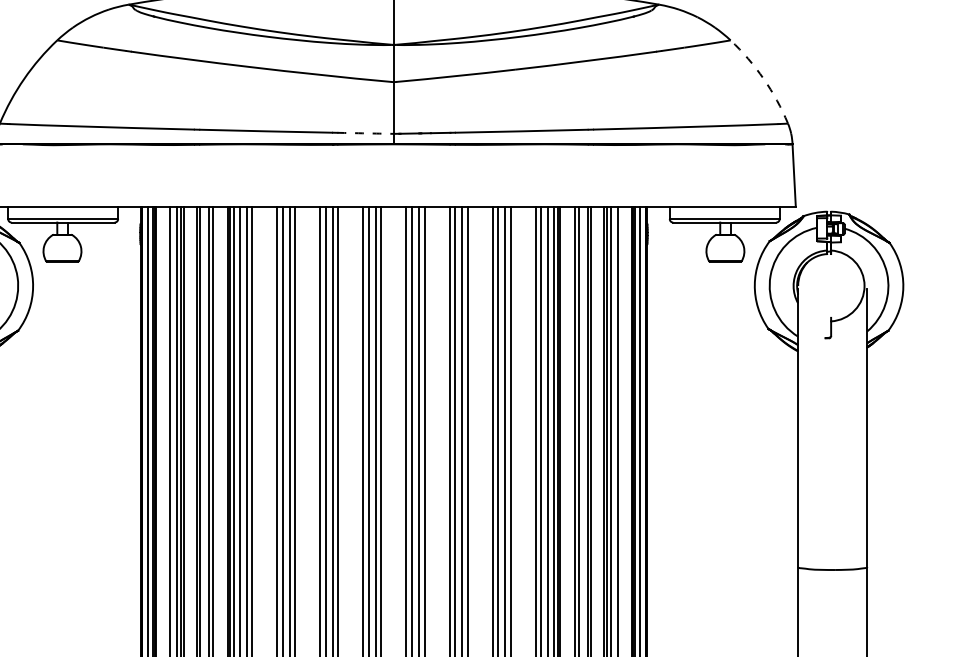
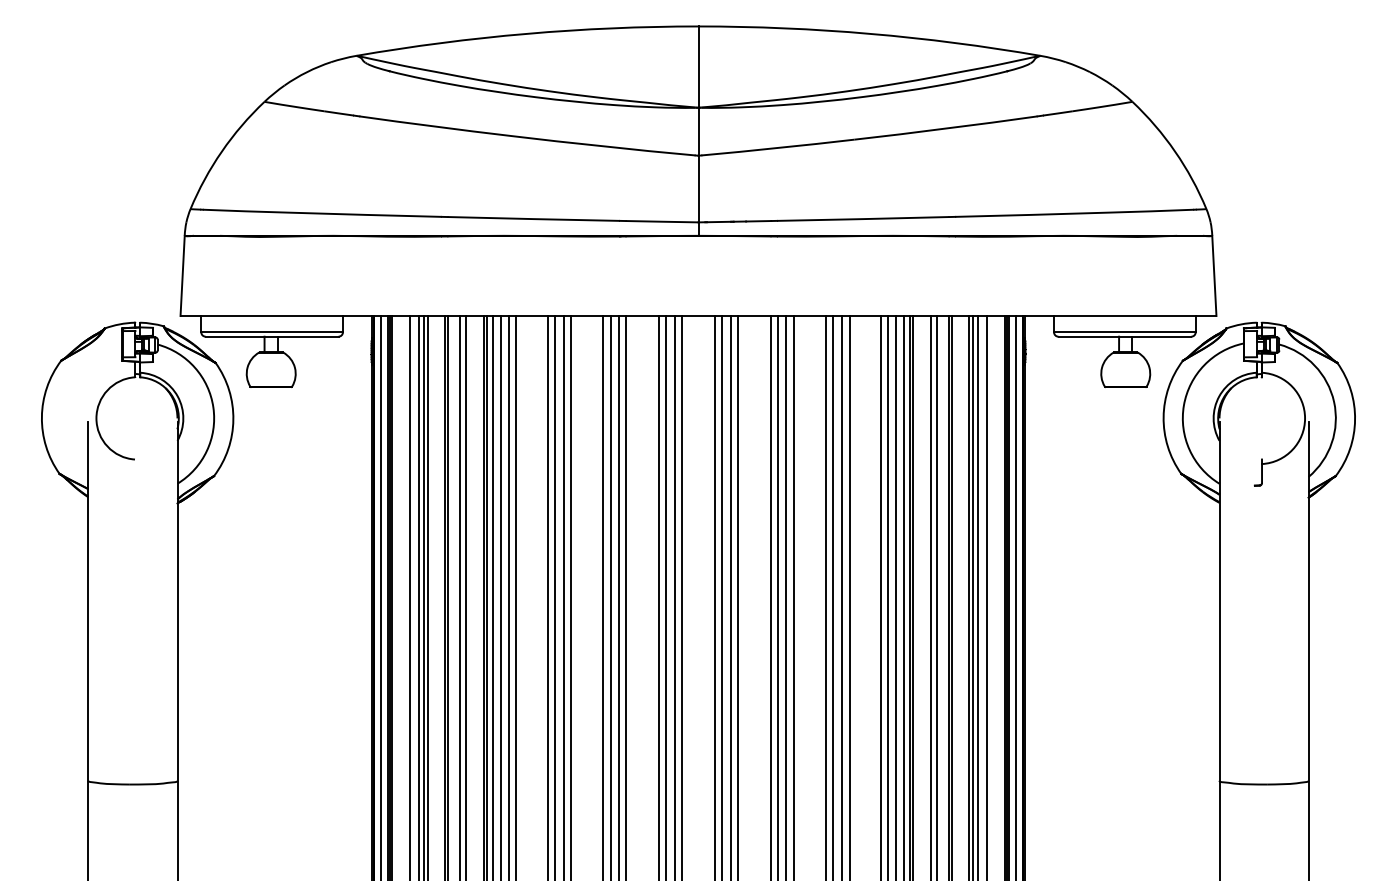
arc: (764, 78) -> (1175, 151), dashed -> solid
arc: (366, 133) -> (662, 221), dashed -> solid

